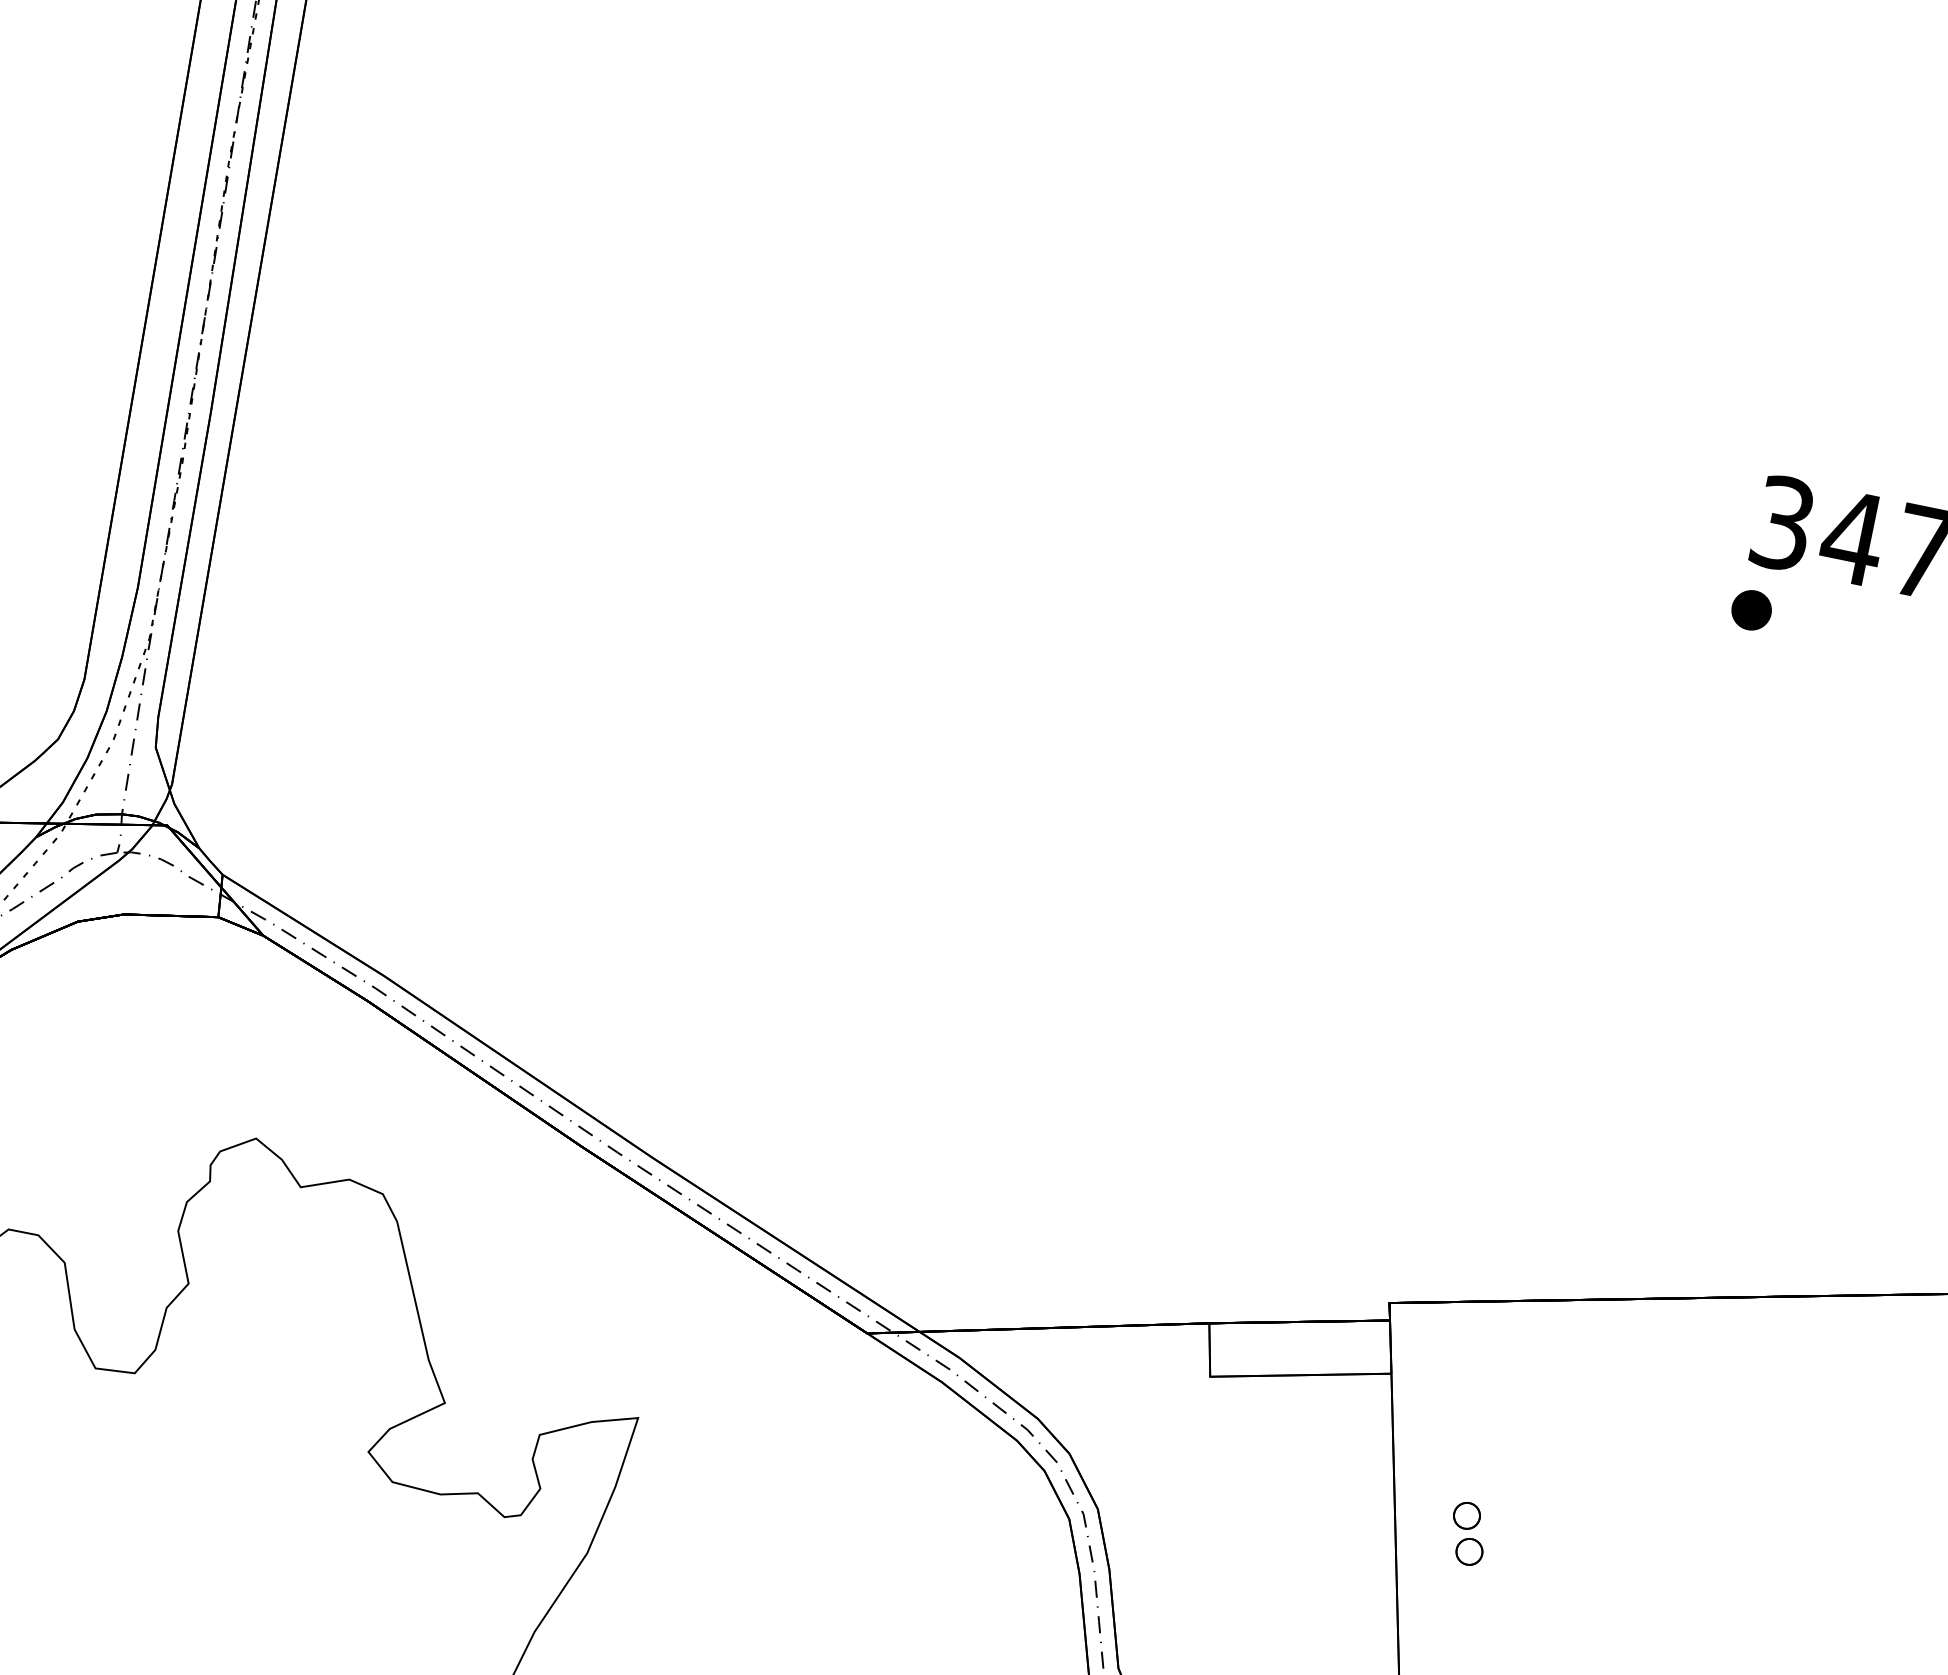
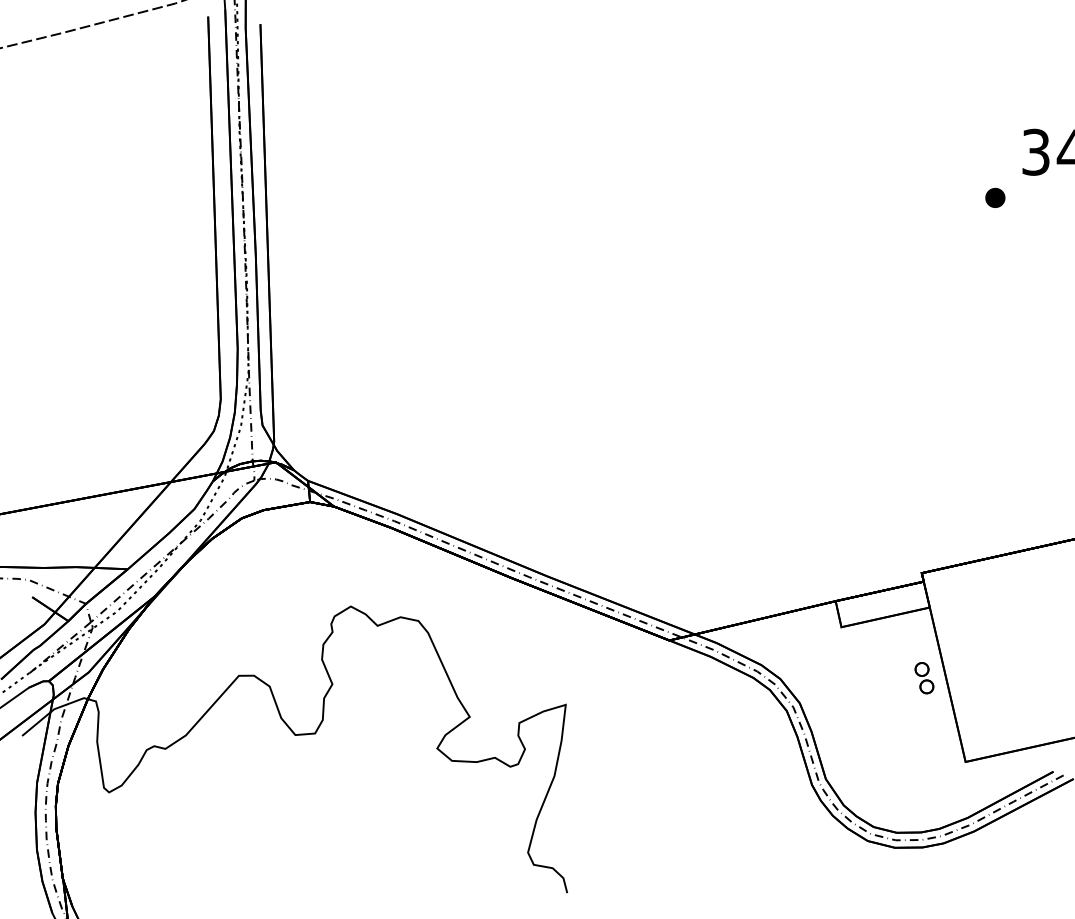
part: (1752, 609) -> (995, 197), moved
part: (1468, 1534) -> (924, 678), moved

